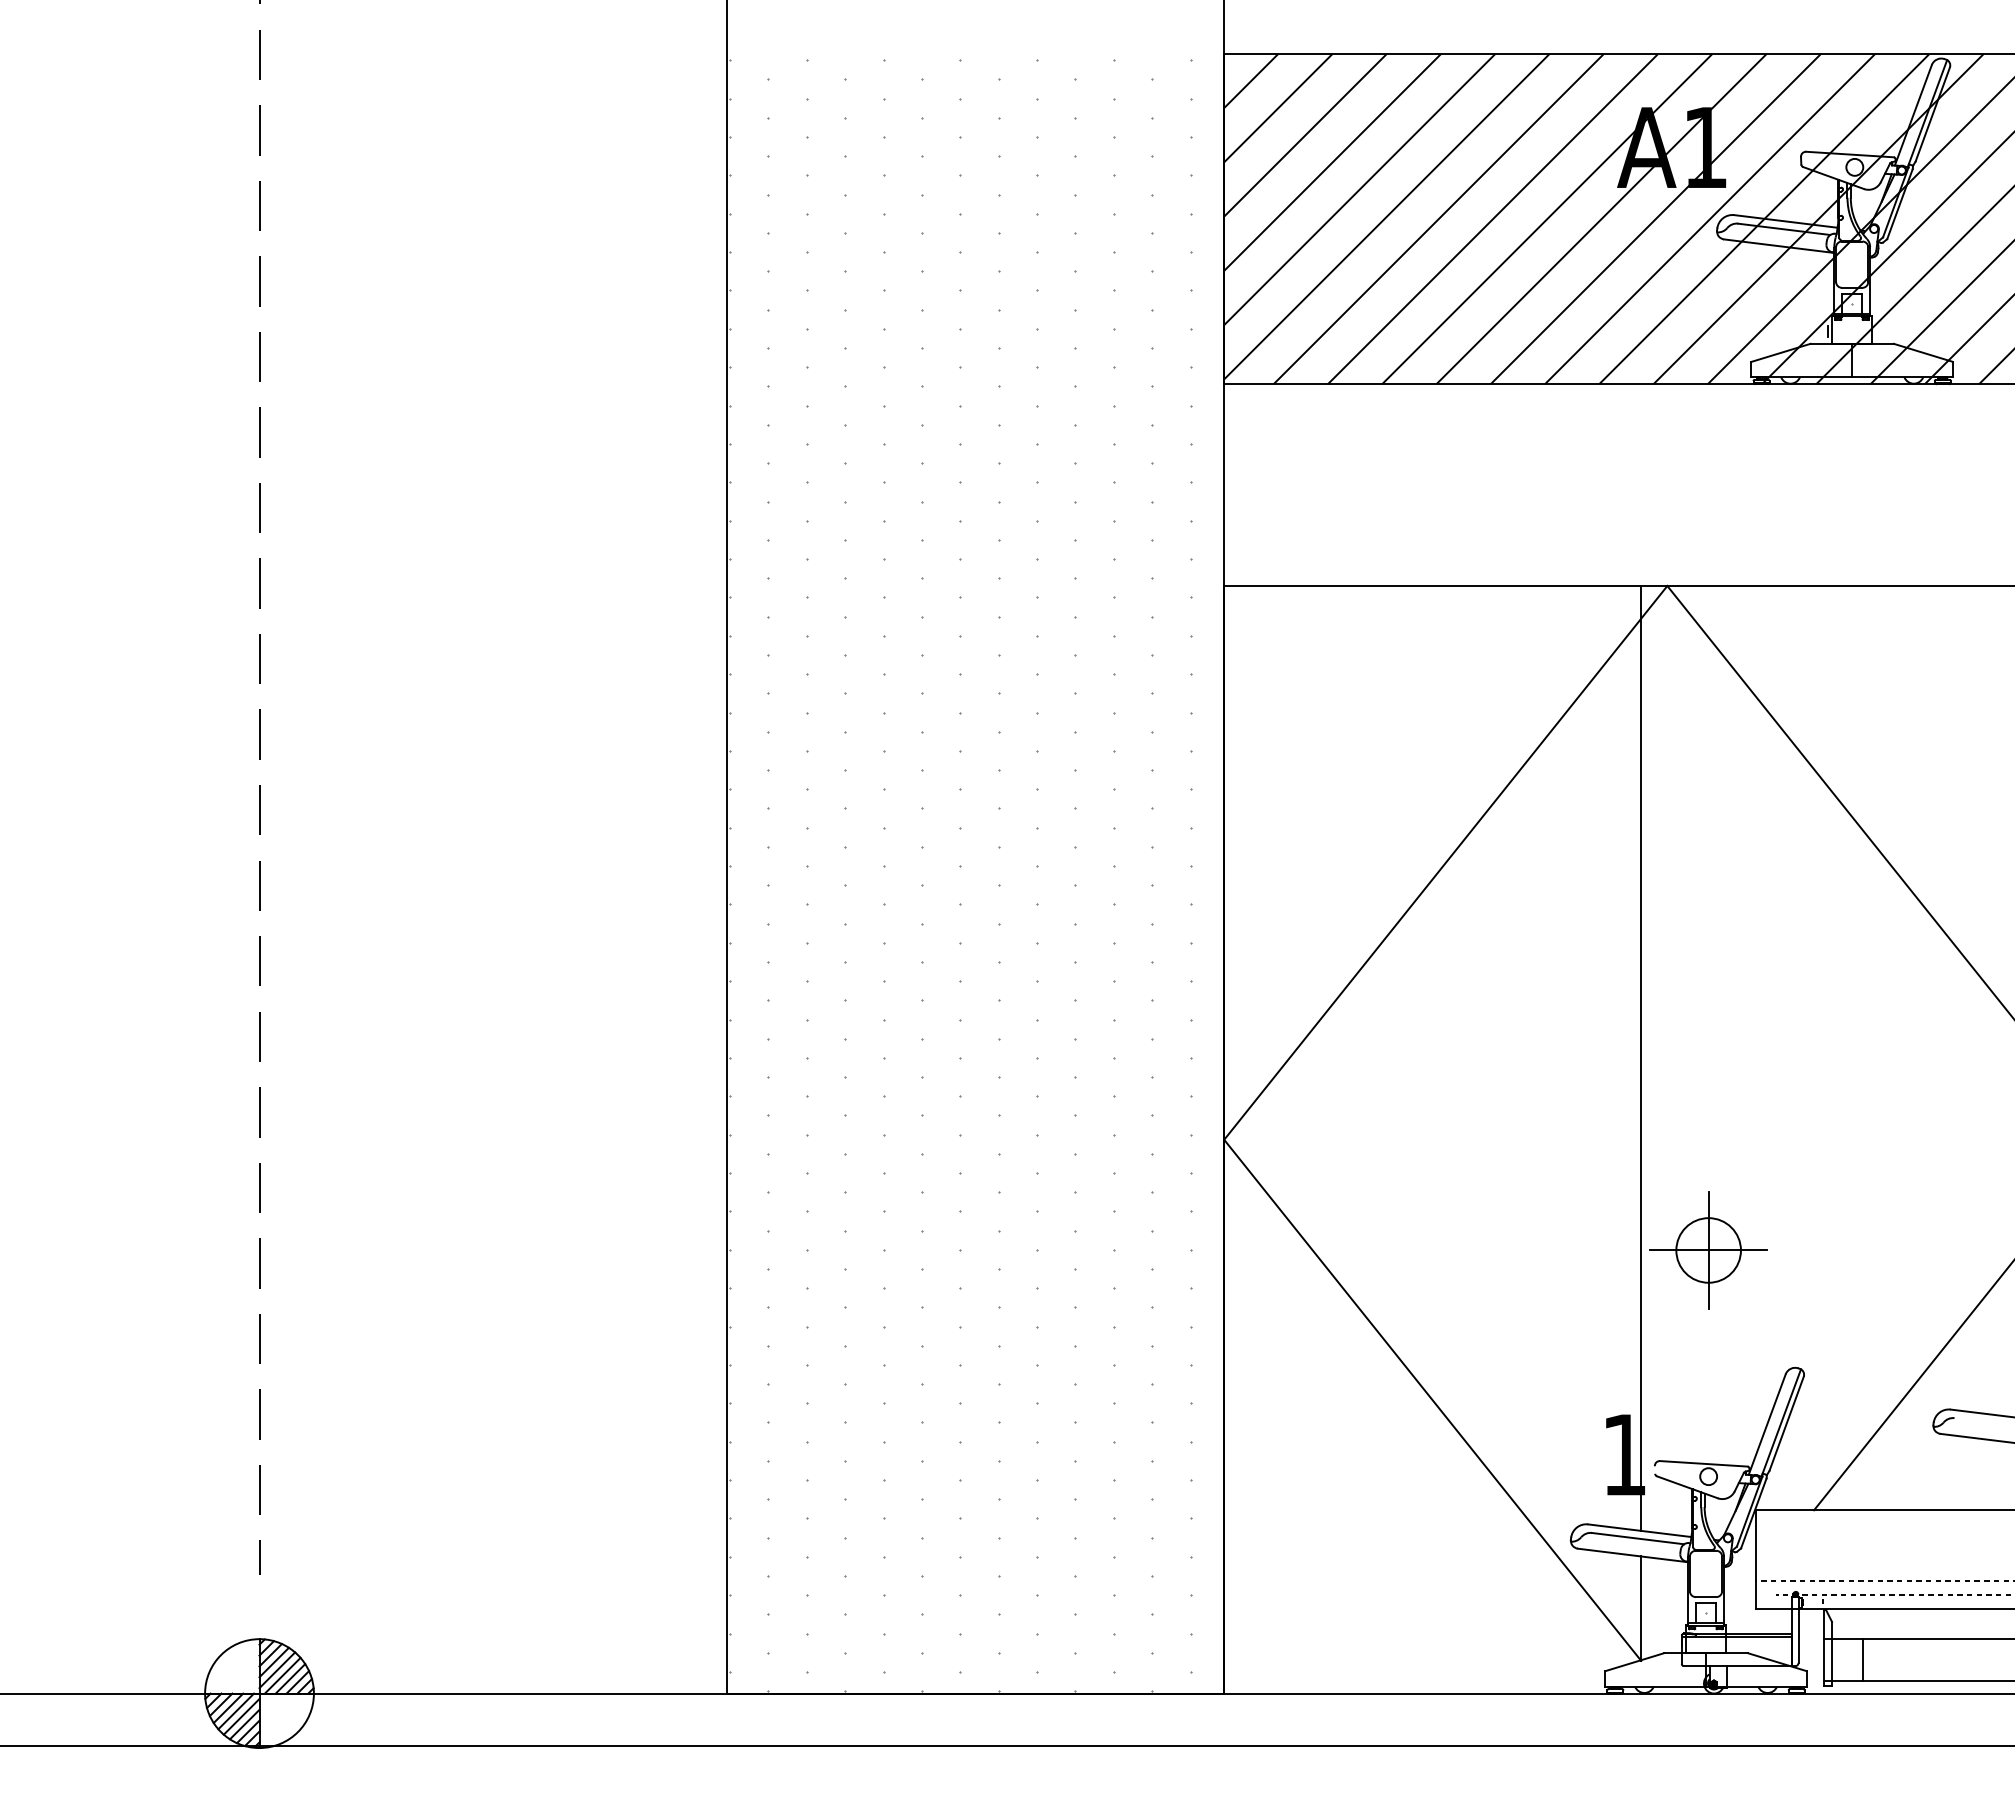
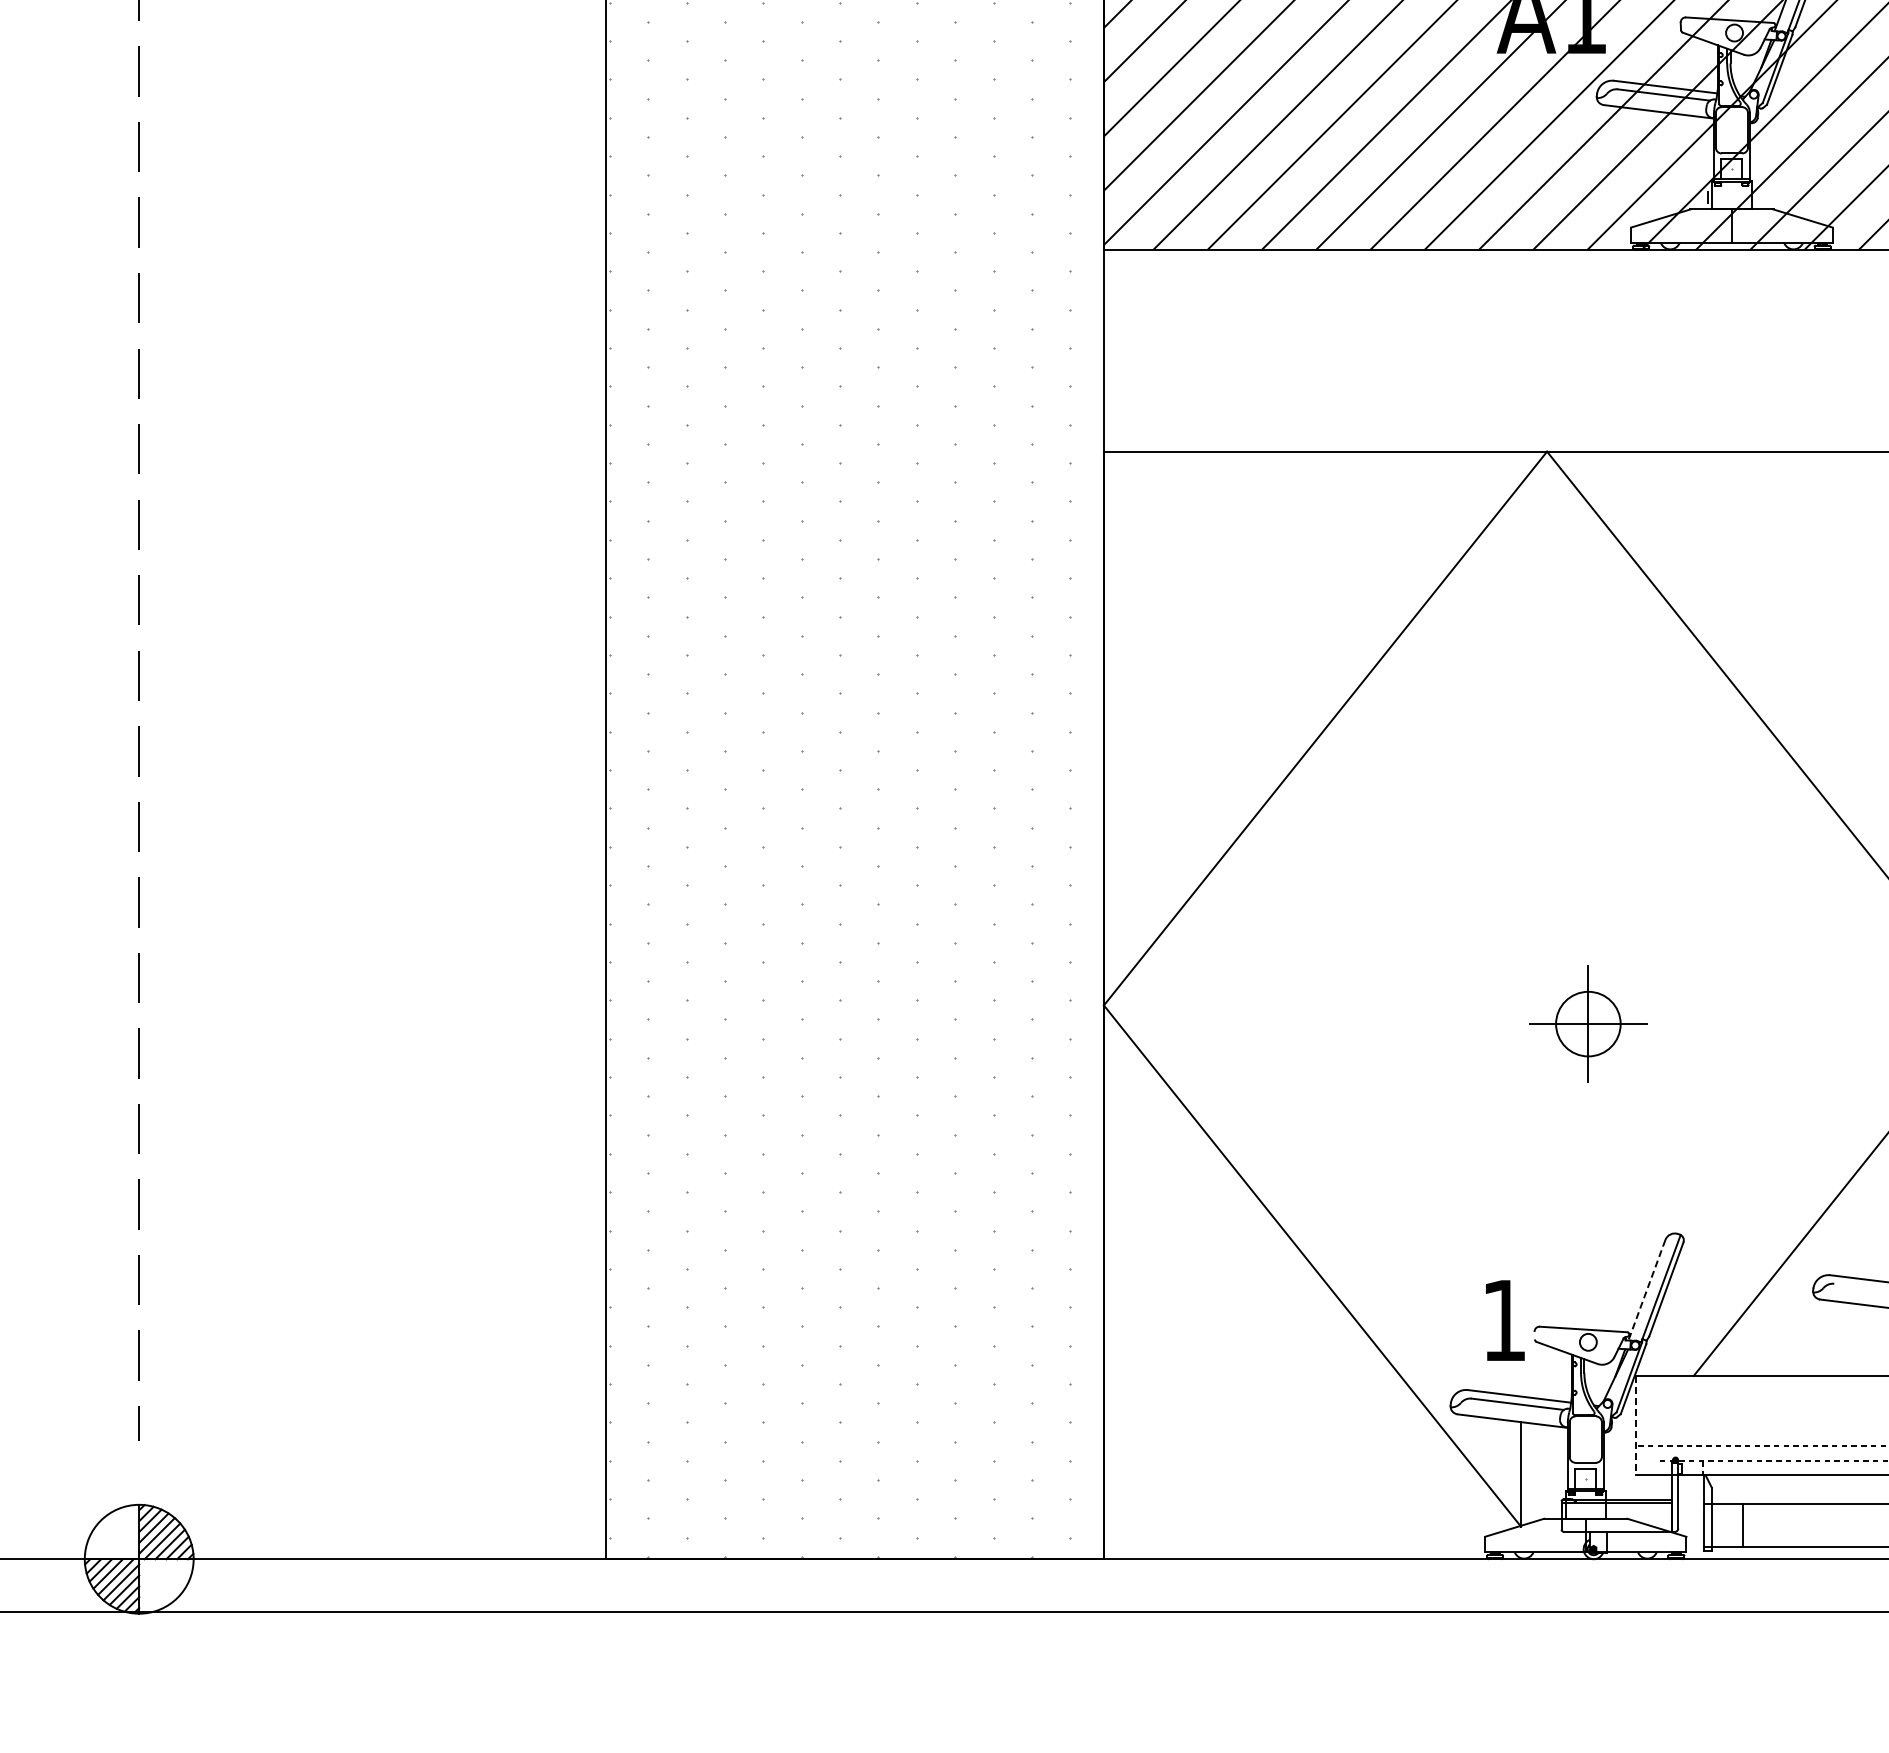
line: (1641, 1058) -> (1521, 924), removed
part: (1708, 1250) -> (1588, 1024), moved
line: (1767, 1424) -> (1647, 1290), solid -> dashed
line: (1756, 1560) -> (1636, 1426), solid -> dashed

